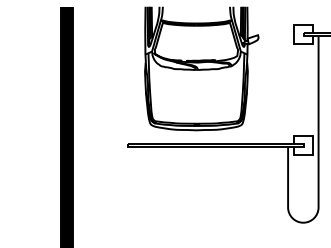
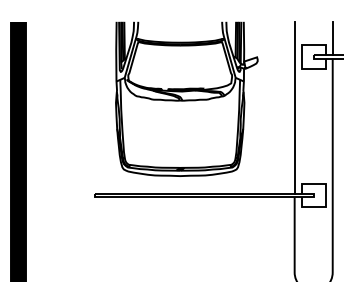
line: (318, 19) -> (332, 37), added
line: (288, 75) -> (295, 107), added

